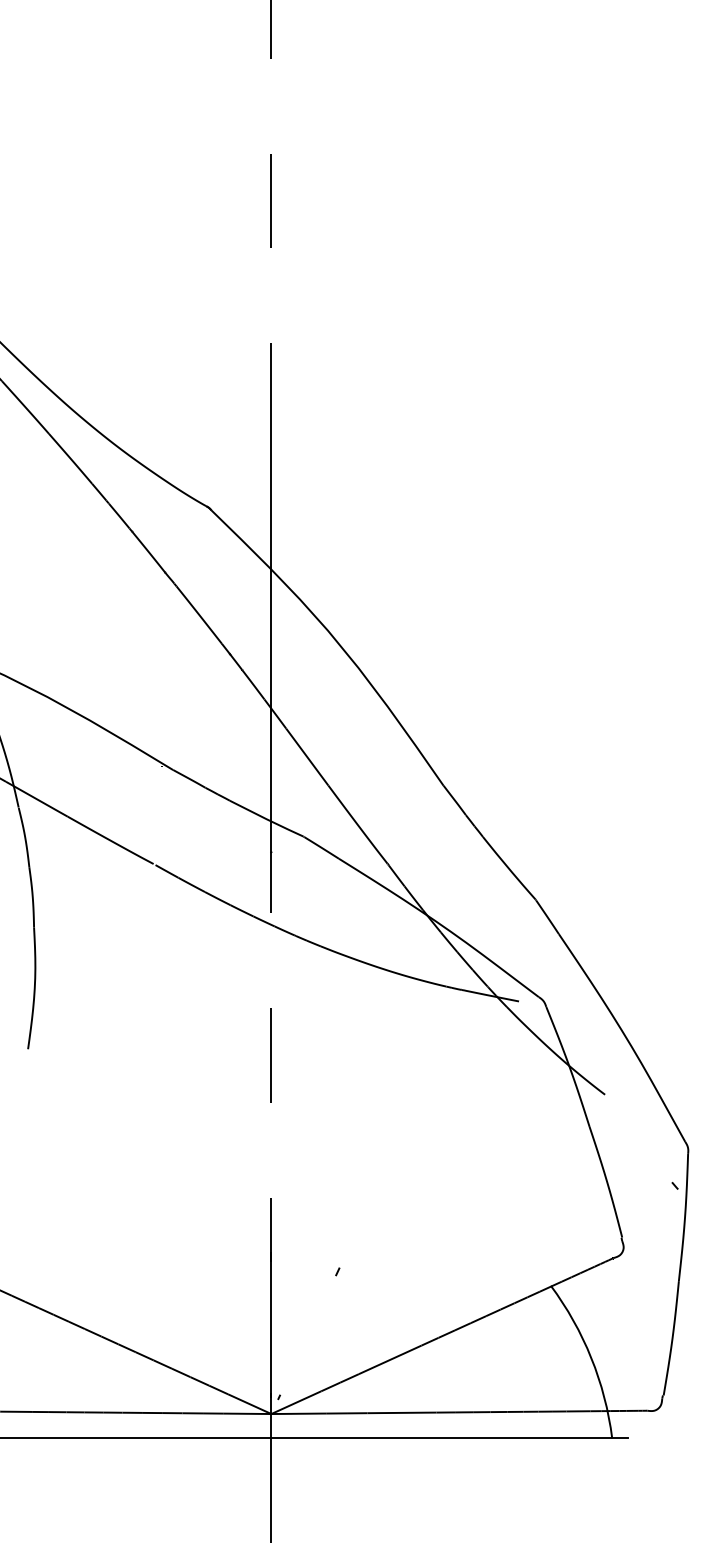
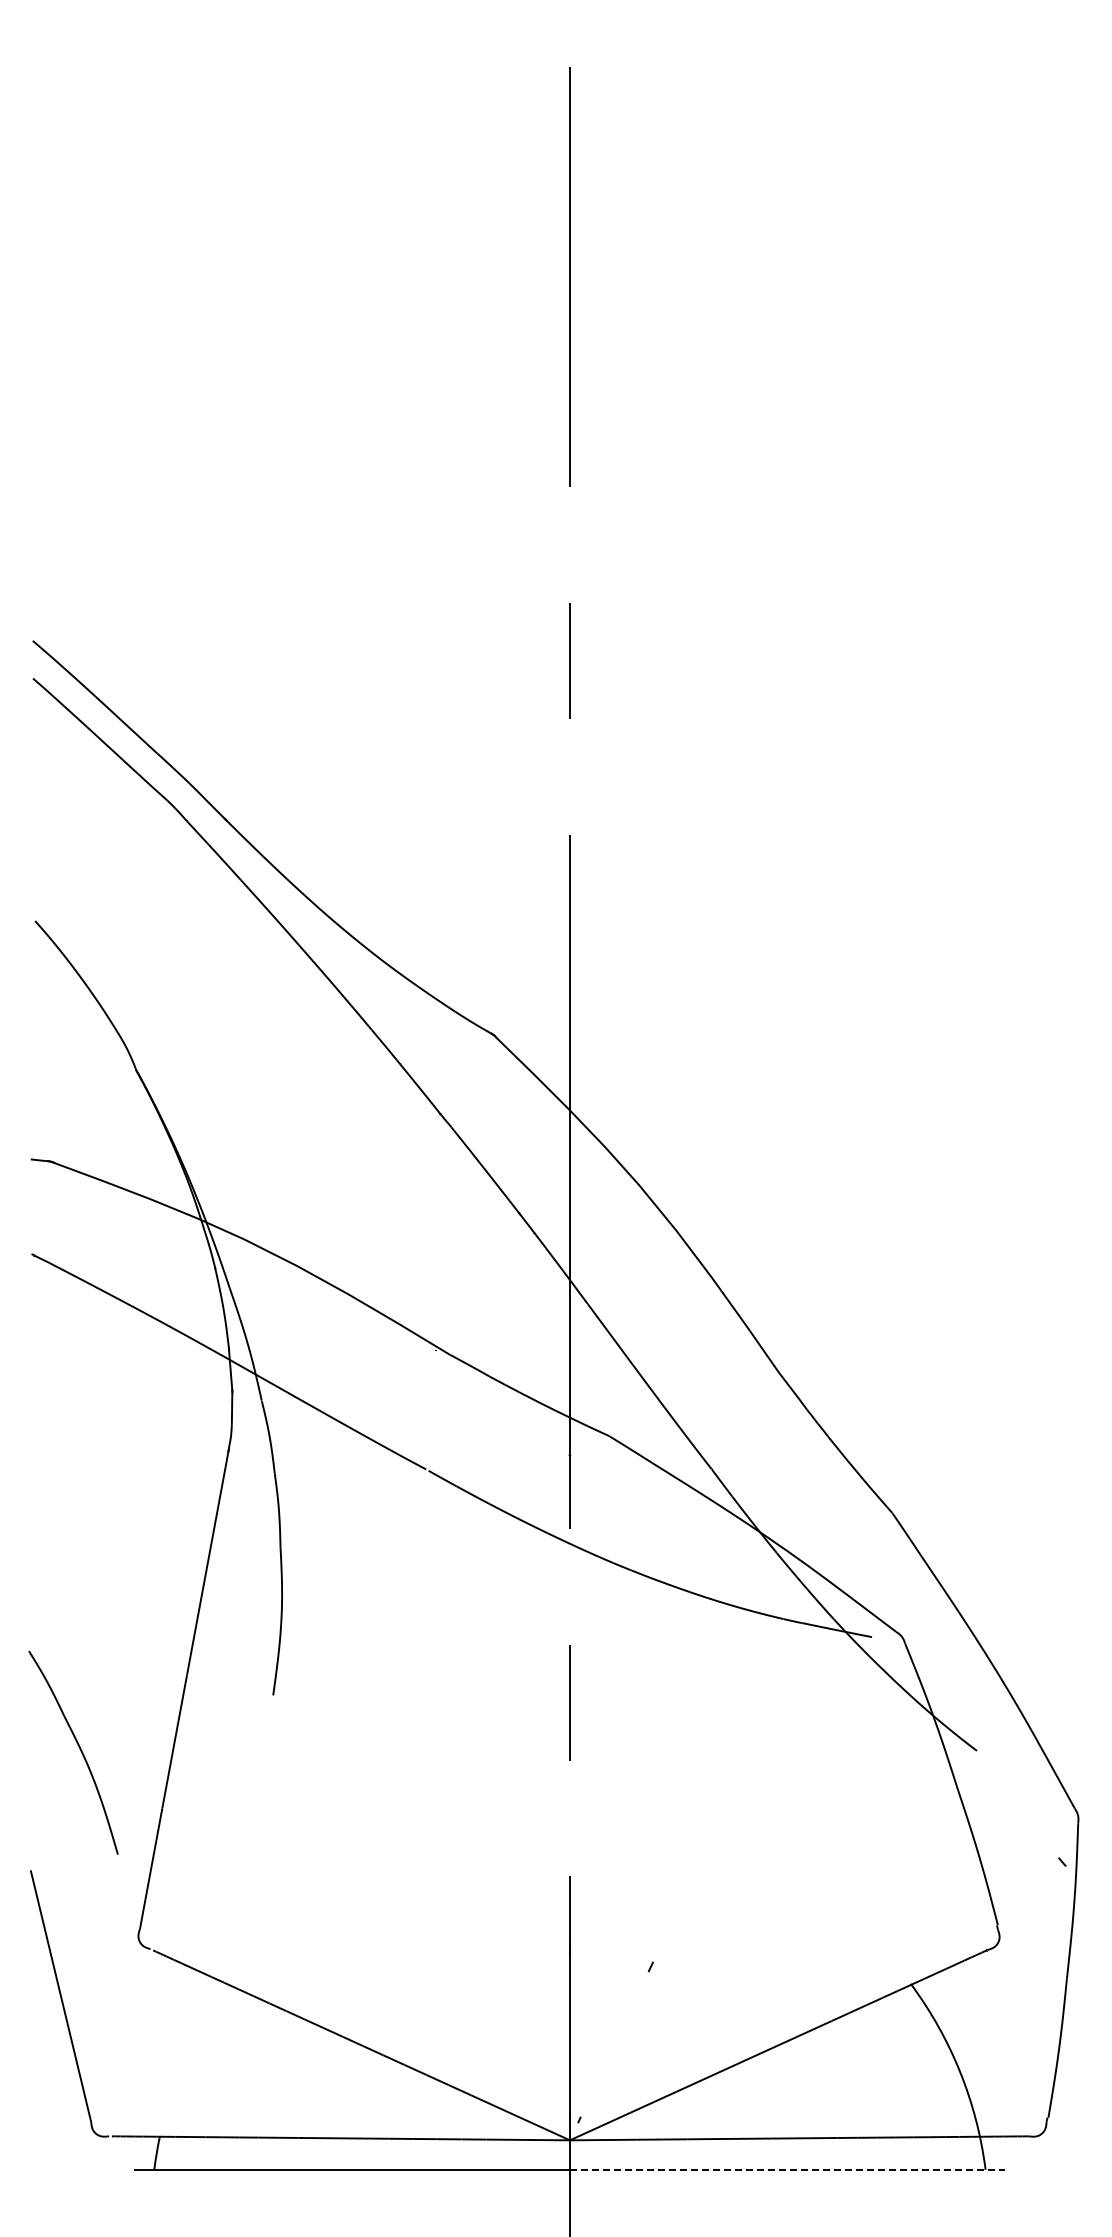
line: (449, 1437) -> (787, 2169), solid -> dashed

